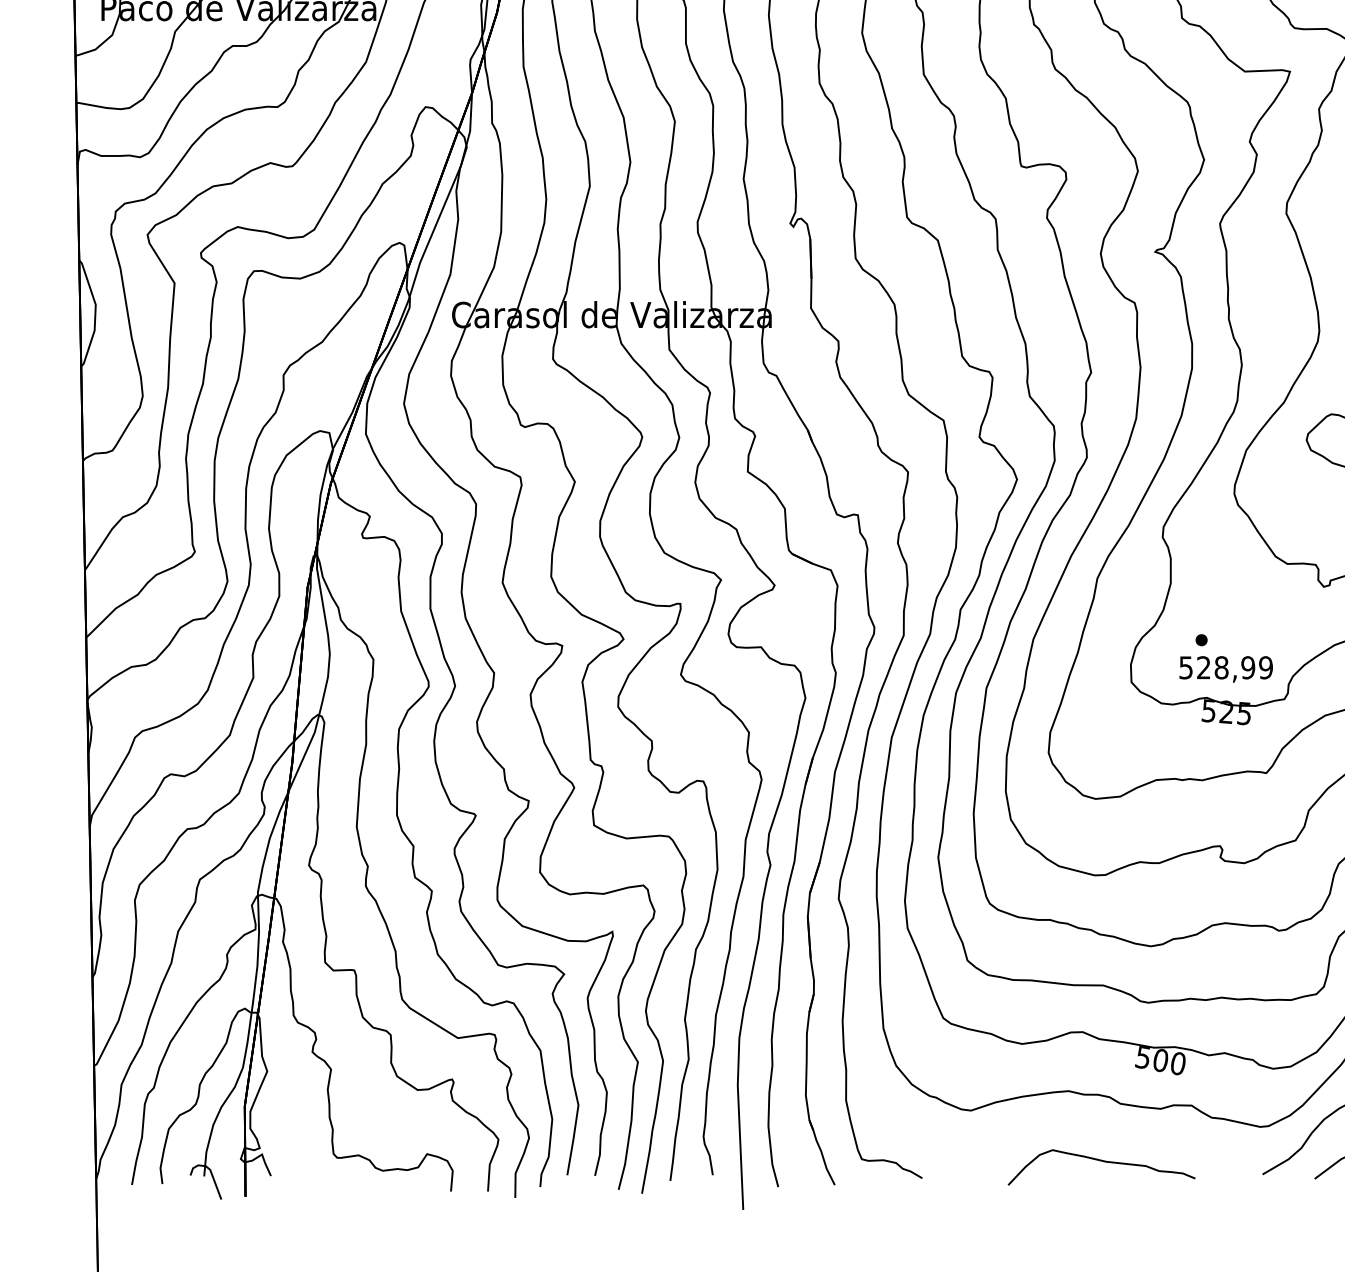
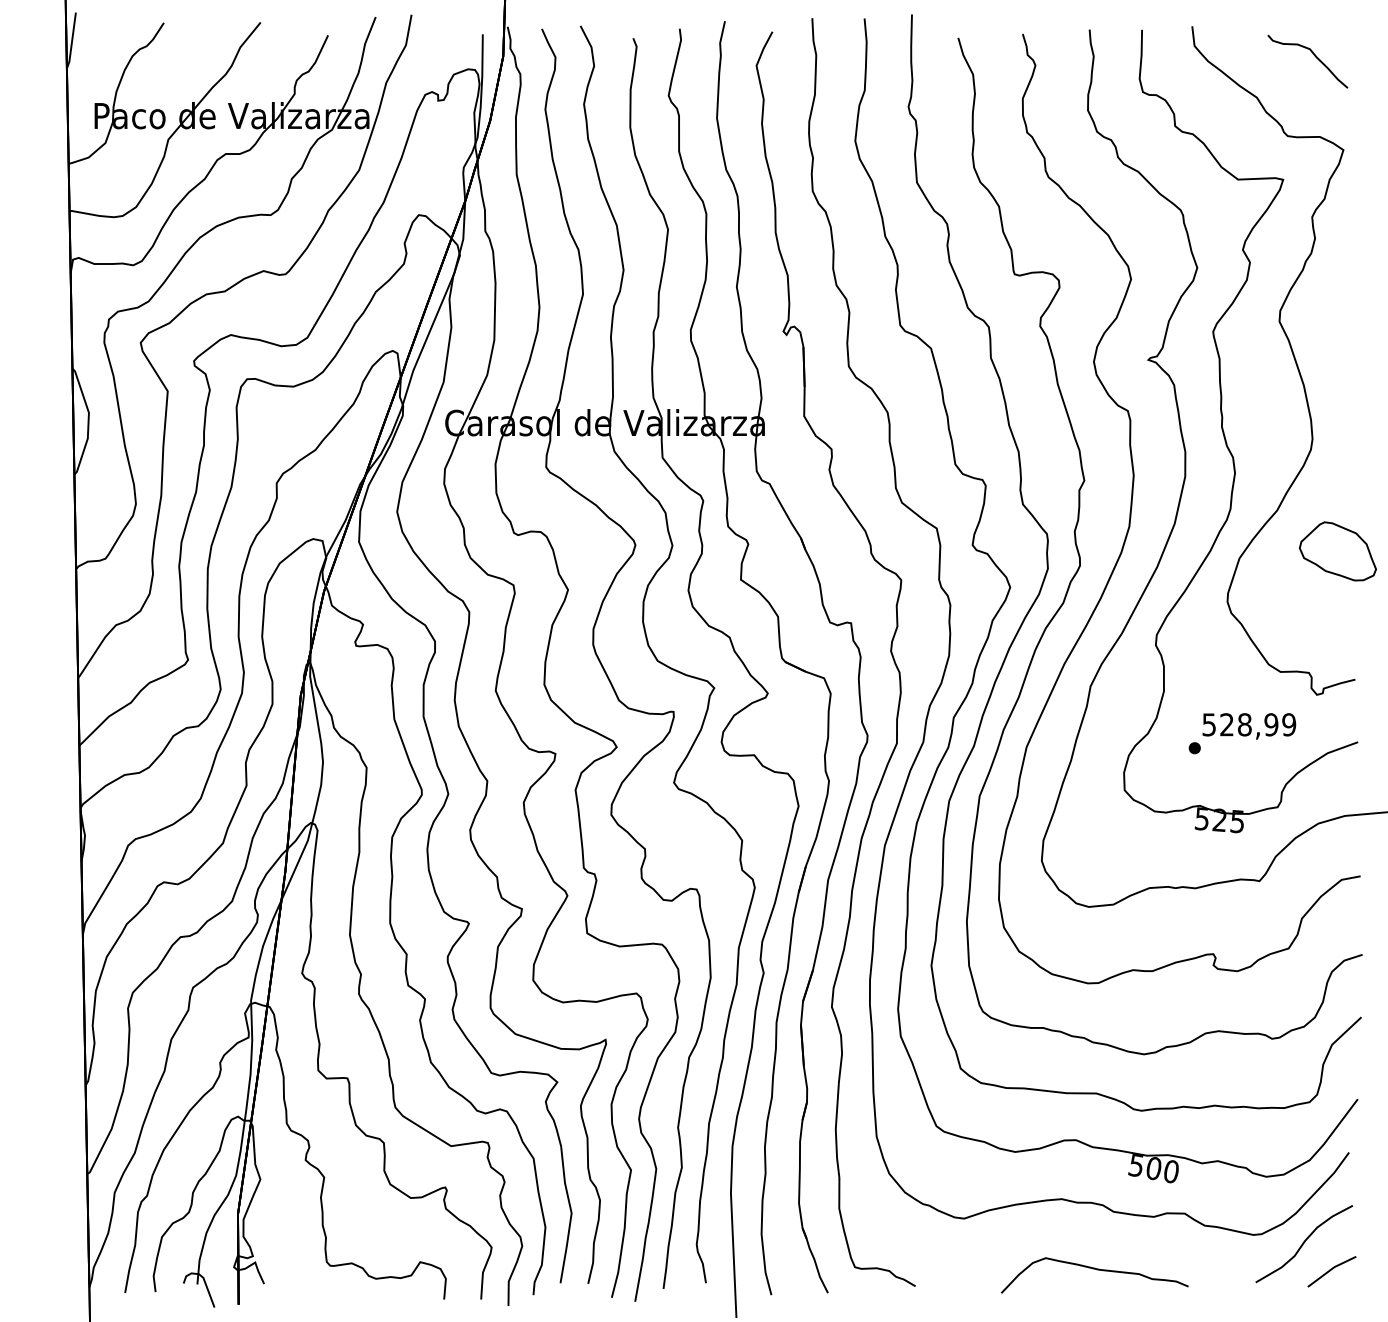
text: (1226, 669) -> (1249, 726), moved

